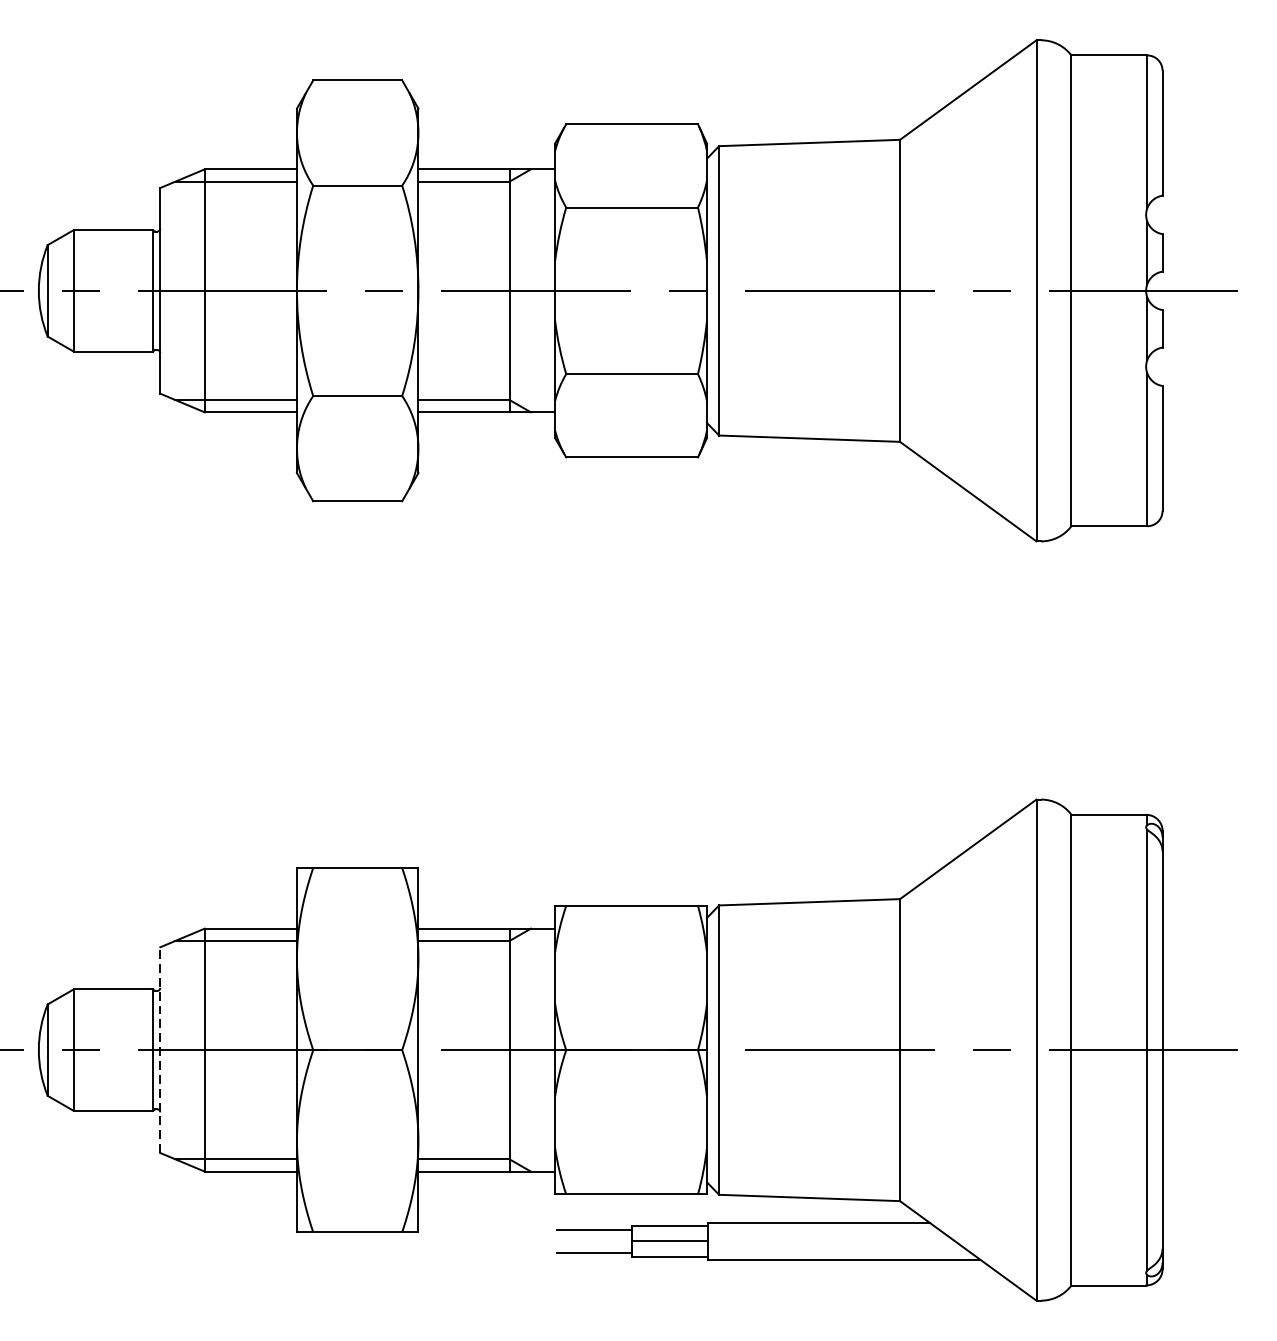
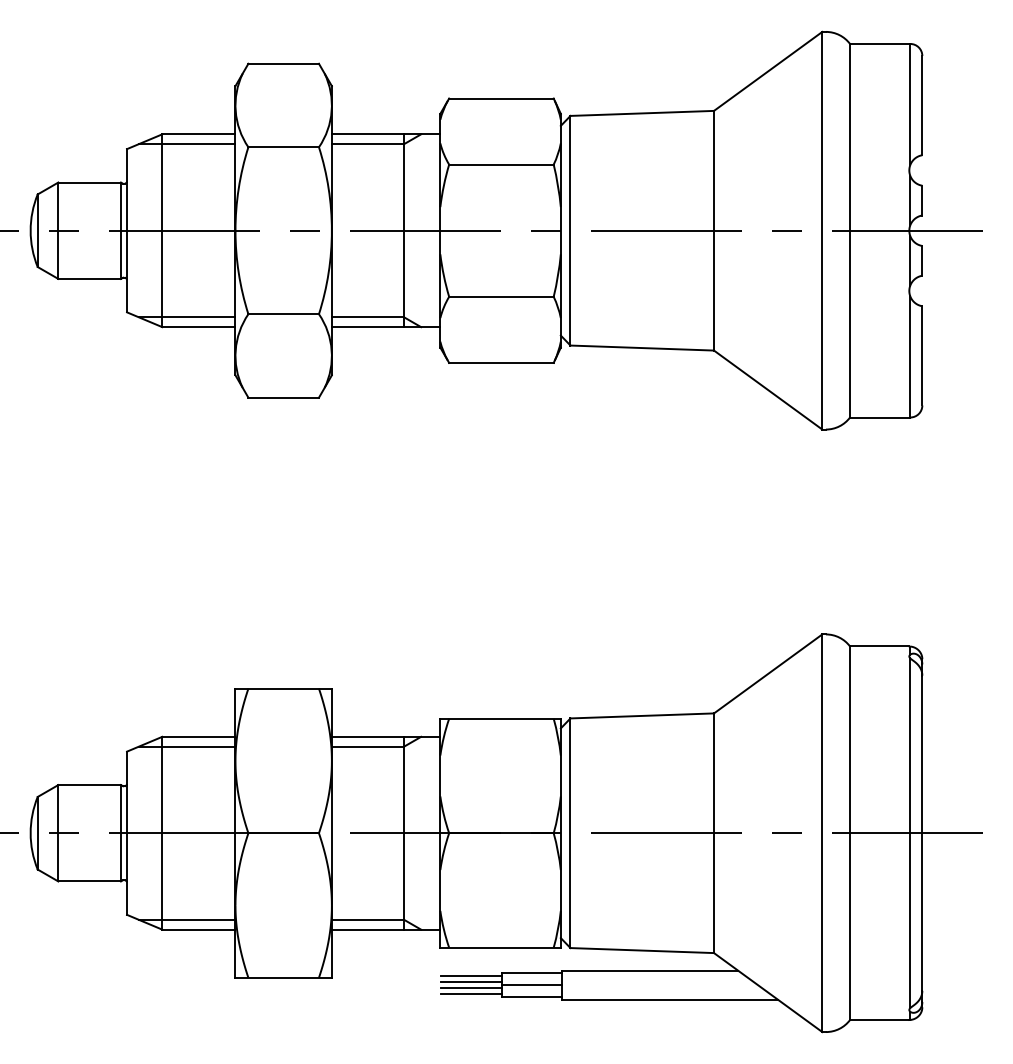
line: (160, 1050) -> (127, 833), dashed -> solid
line: (594, 1238) -> (471, 982), added
line: (594, 1245) -> (471, 988), added

